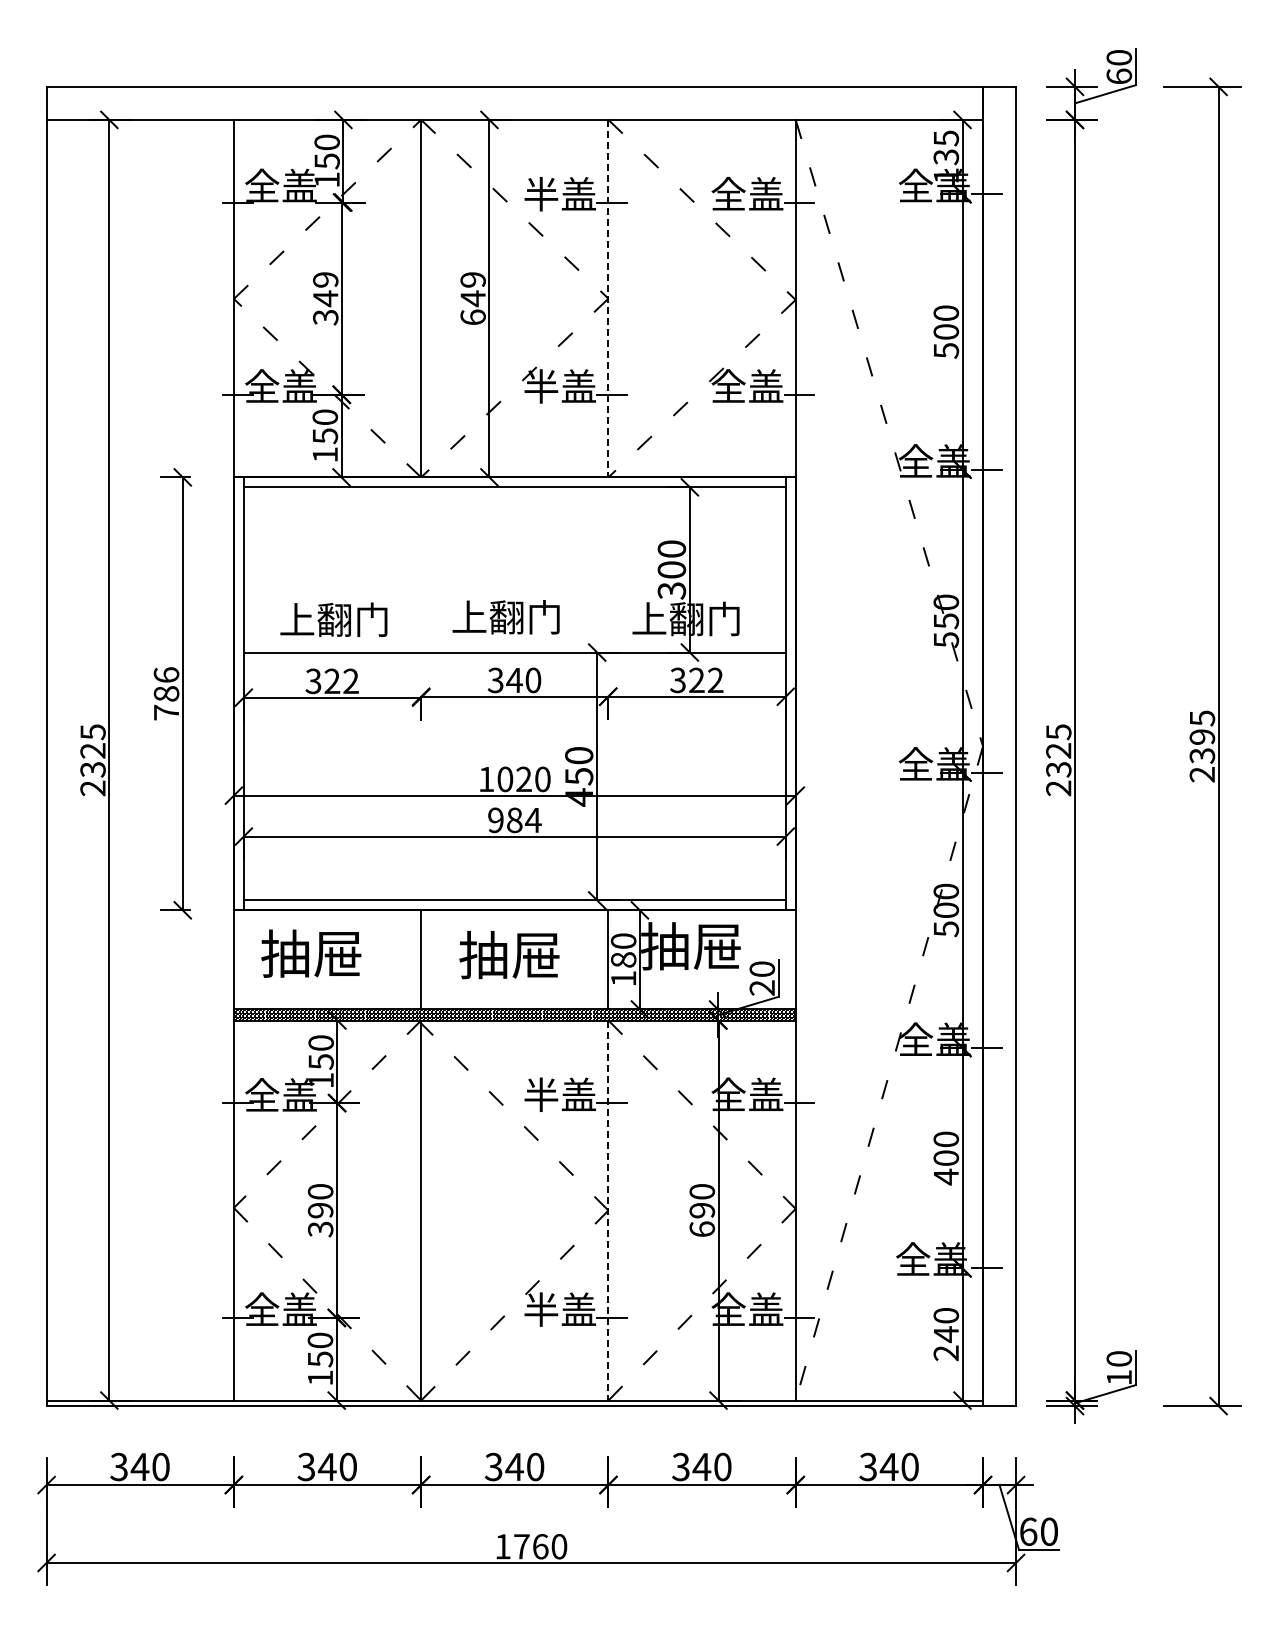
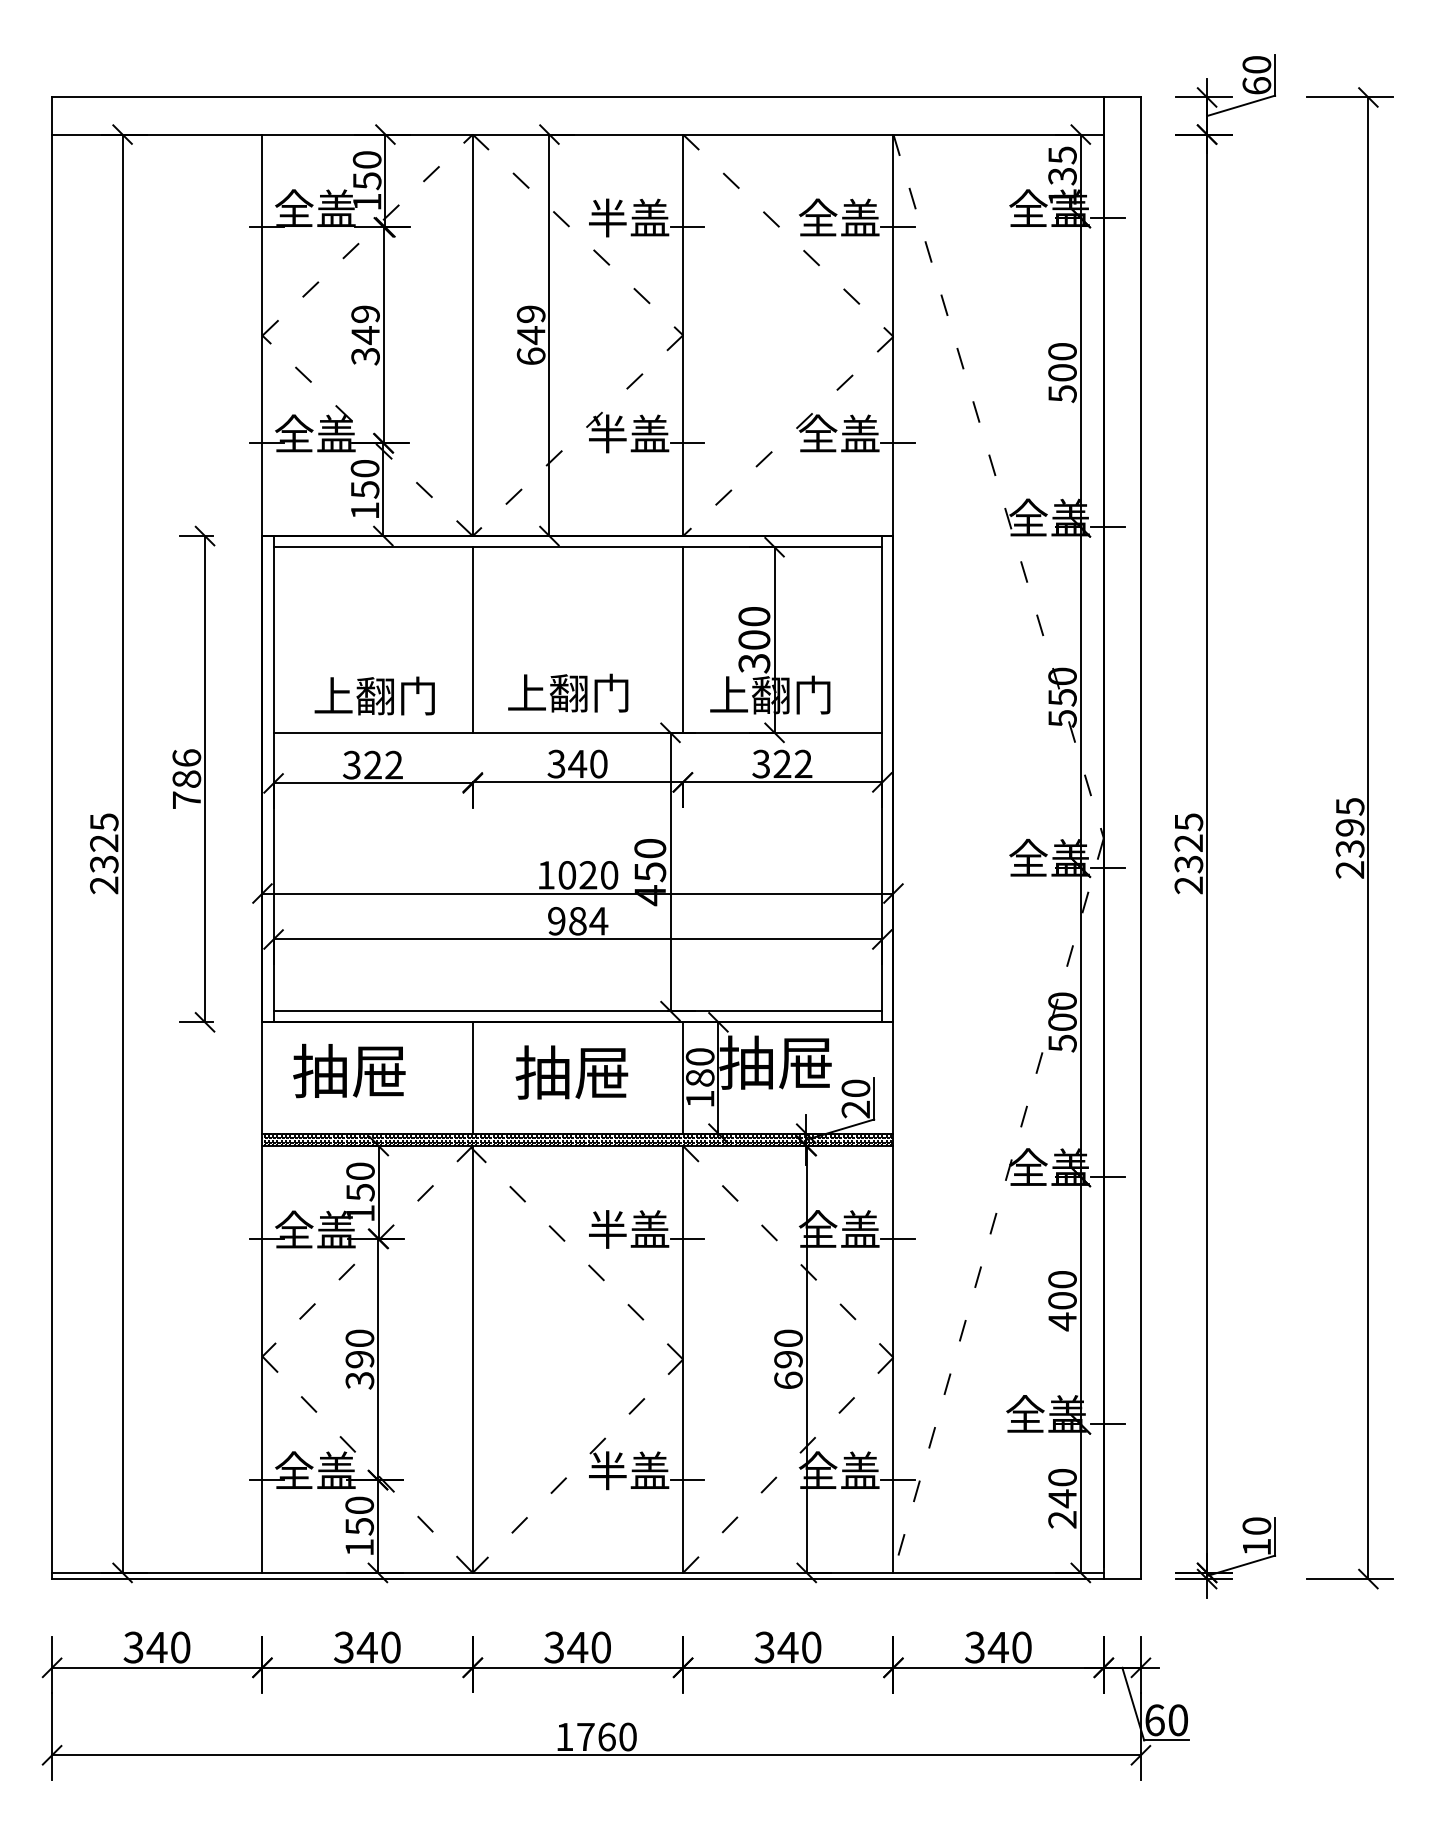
line: (608, 298) -> (683, 335), dashed -> solid
line: (421, 569) -> (473, 639), added
line: (608, 569) -> (683, 639), added
line: (608, 1211) -> (683, 1360), dashed -> solid

